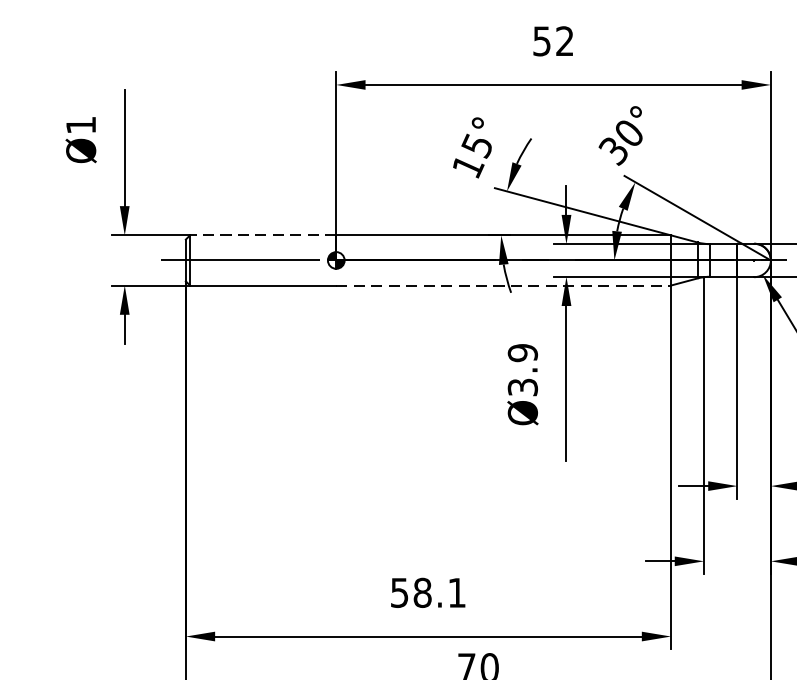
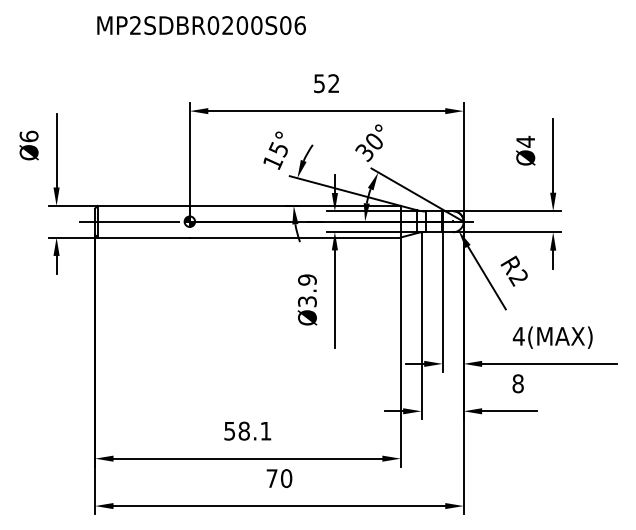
text: (80, 125) -> (28, 136), Ø1 -> Ø6
line: (262, 234) -> (143, 205), dashed -> solid
line: (503, 285) -> (295, 237), dashed -> solid

